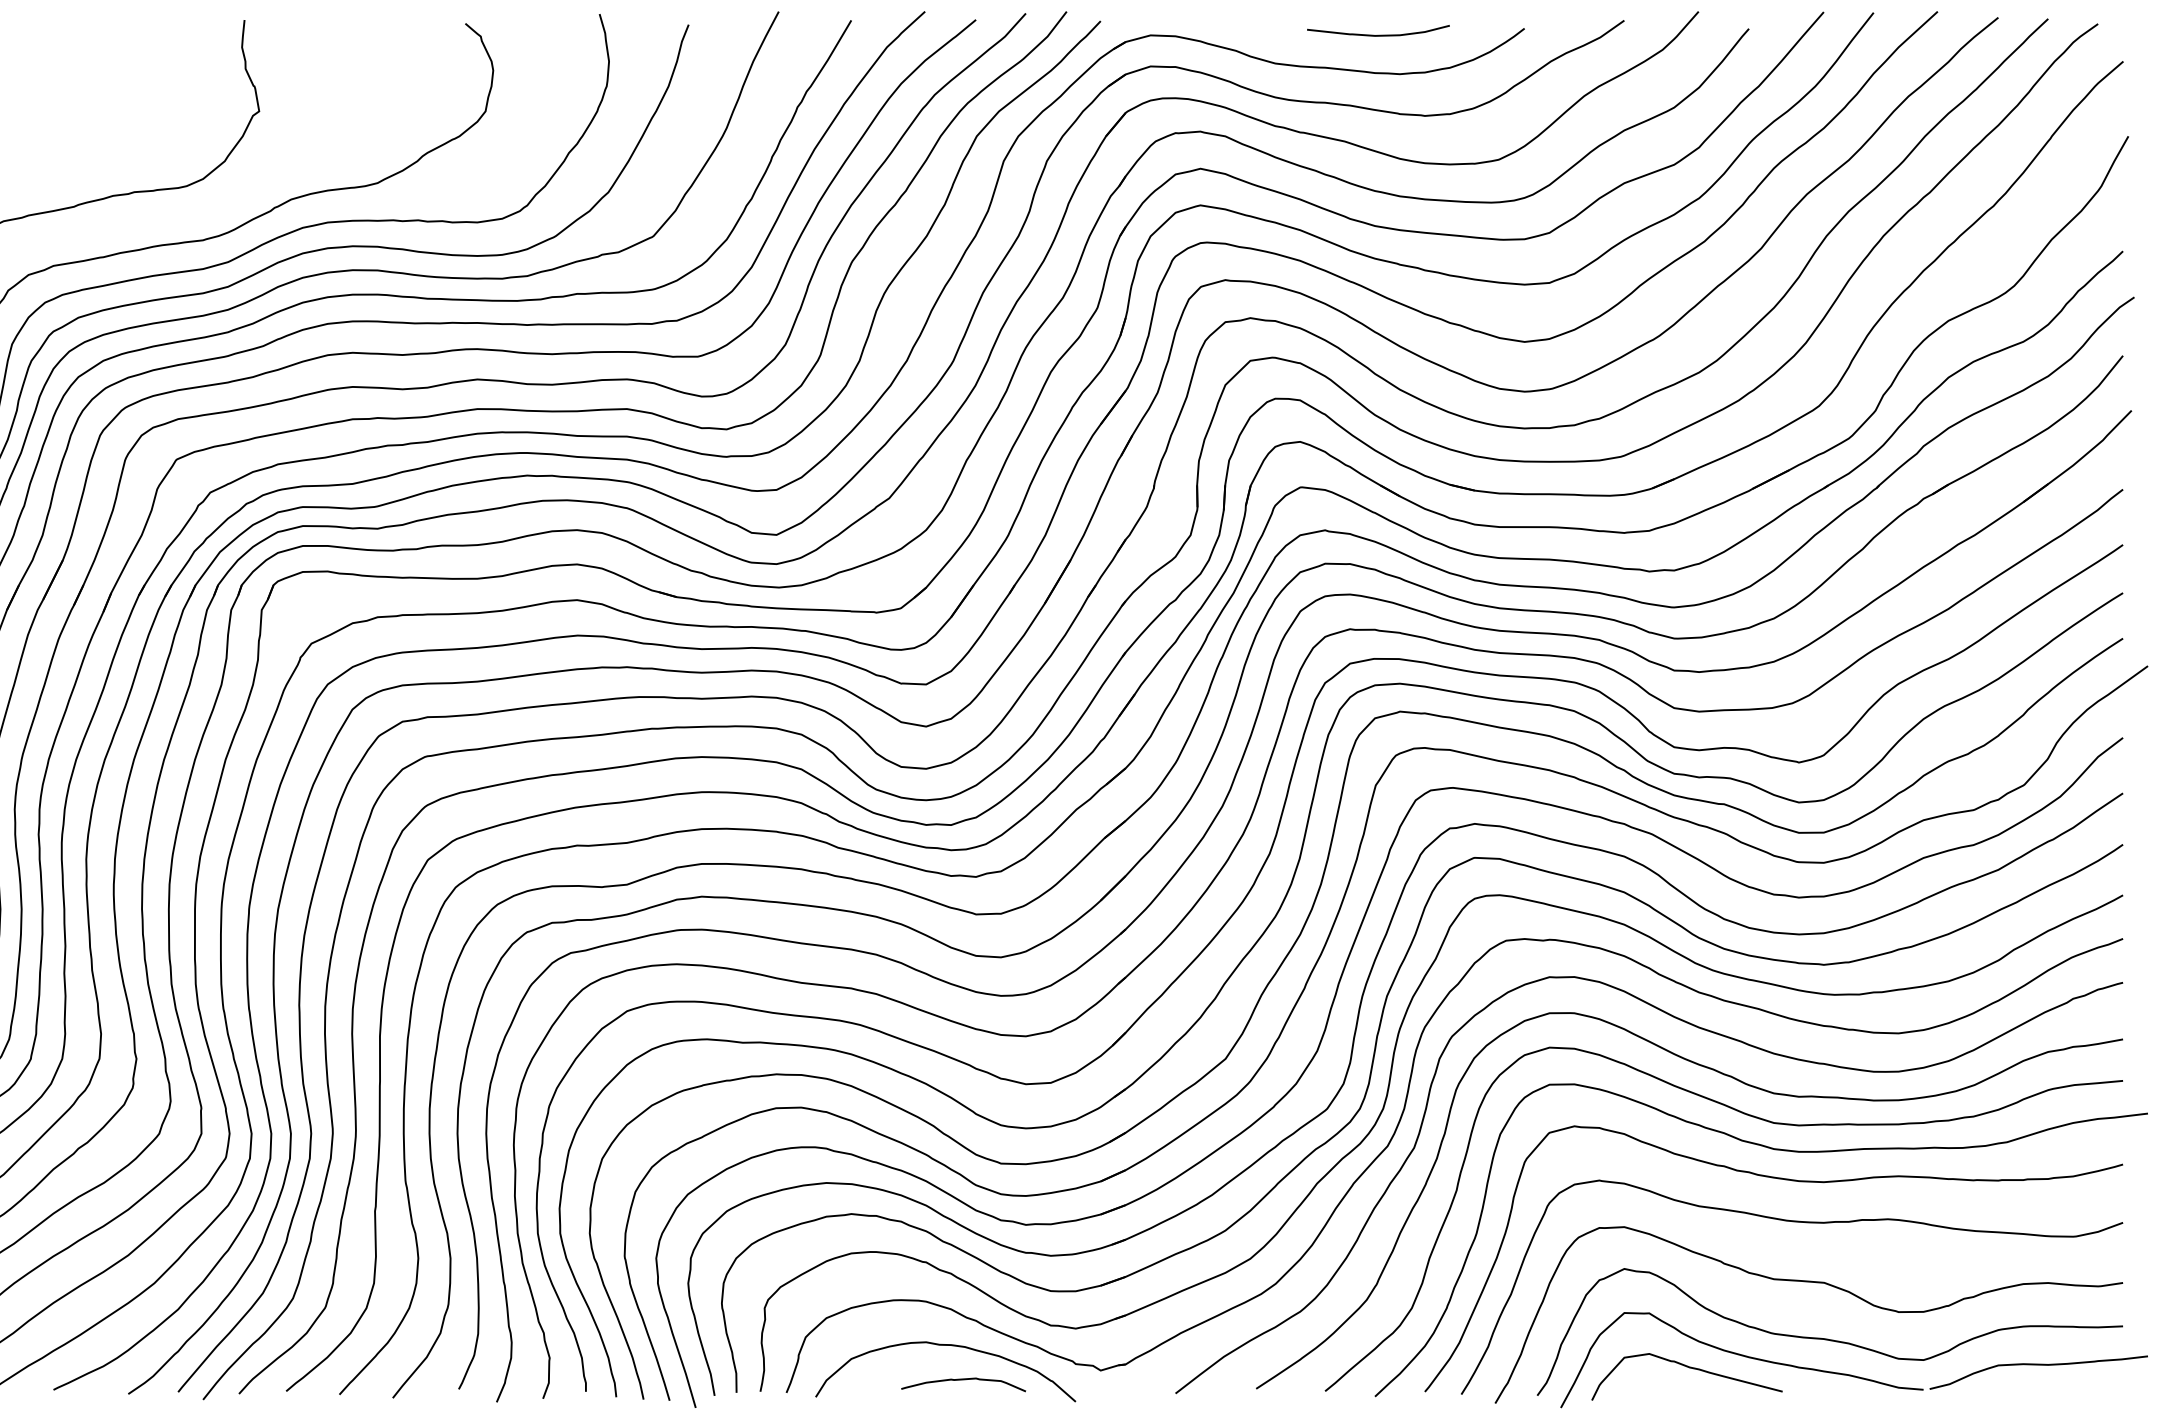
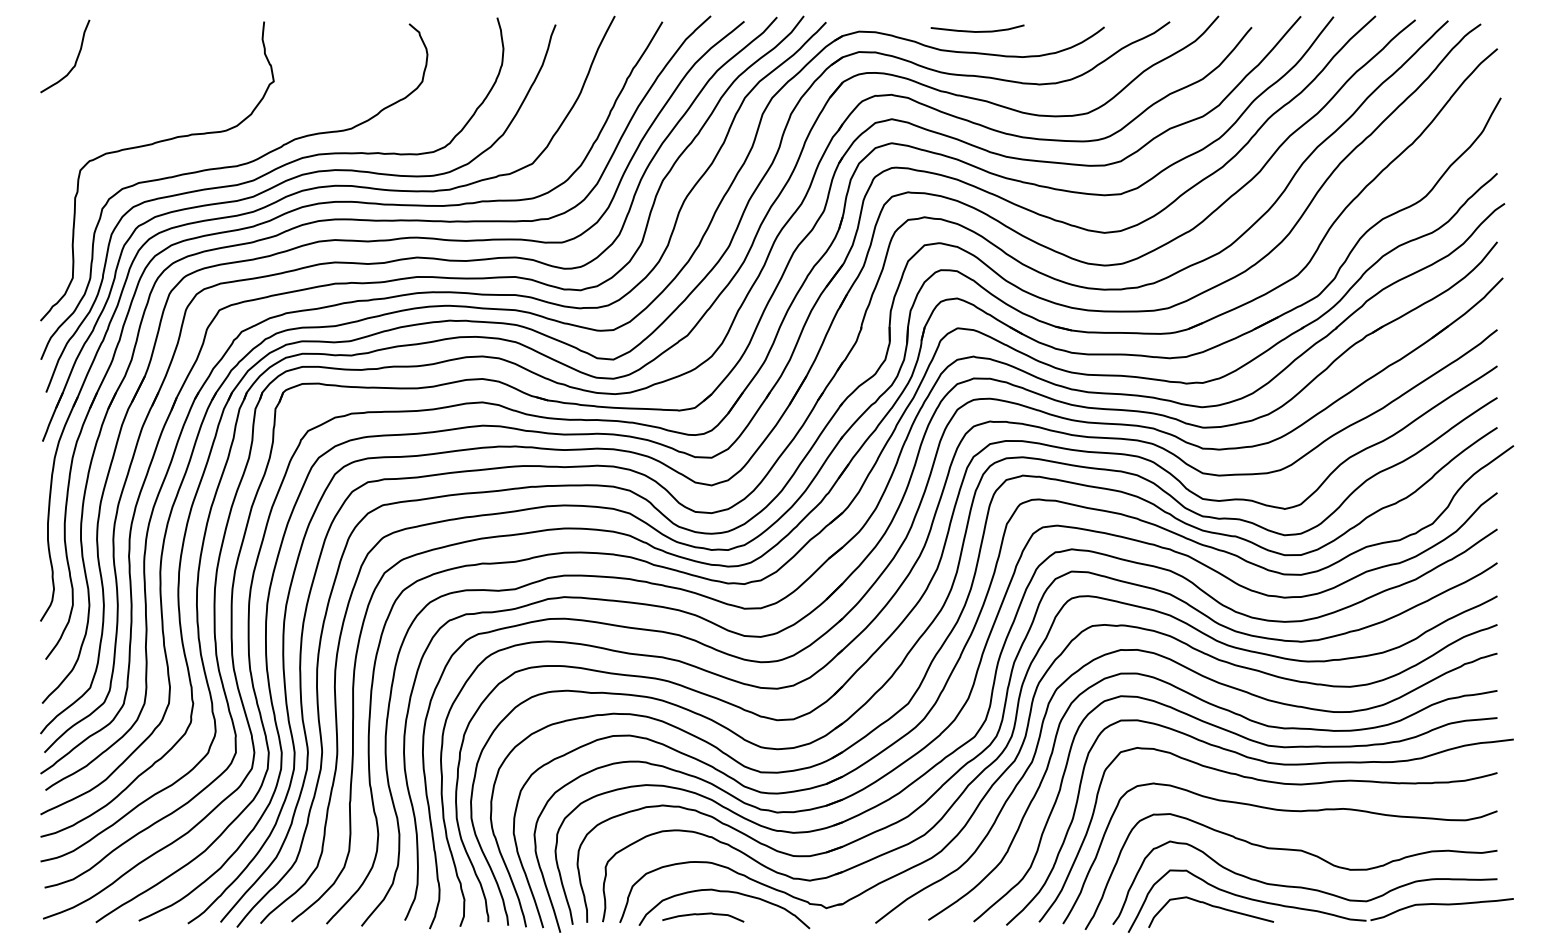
curve: (1378, 35) -> (977, 31), moved
curve: (963, 1380) -> (703, 914), moved

